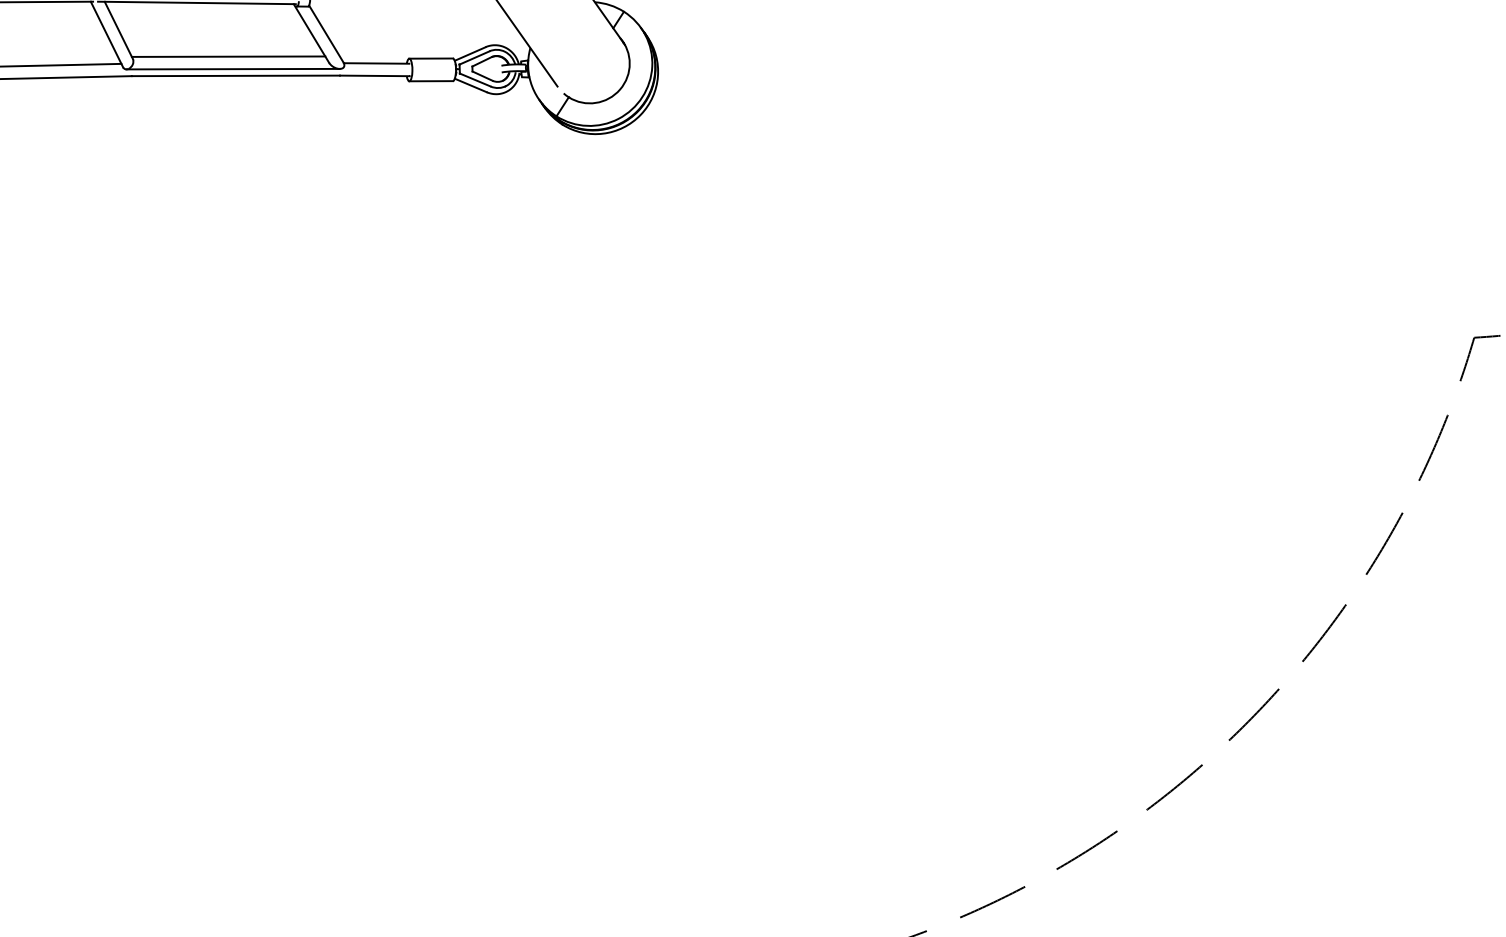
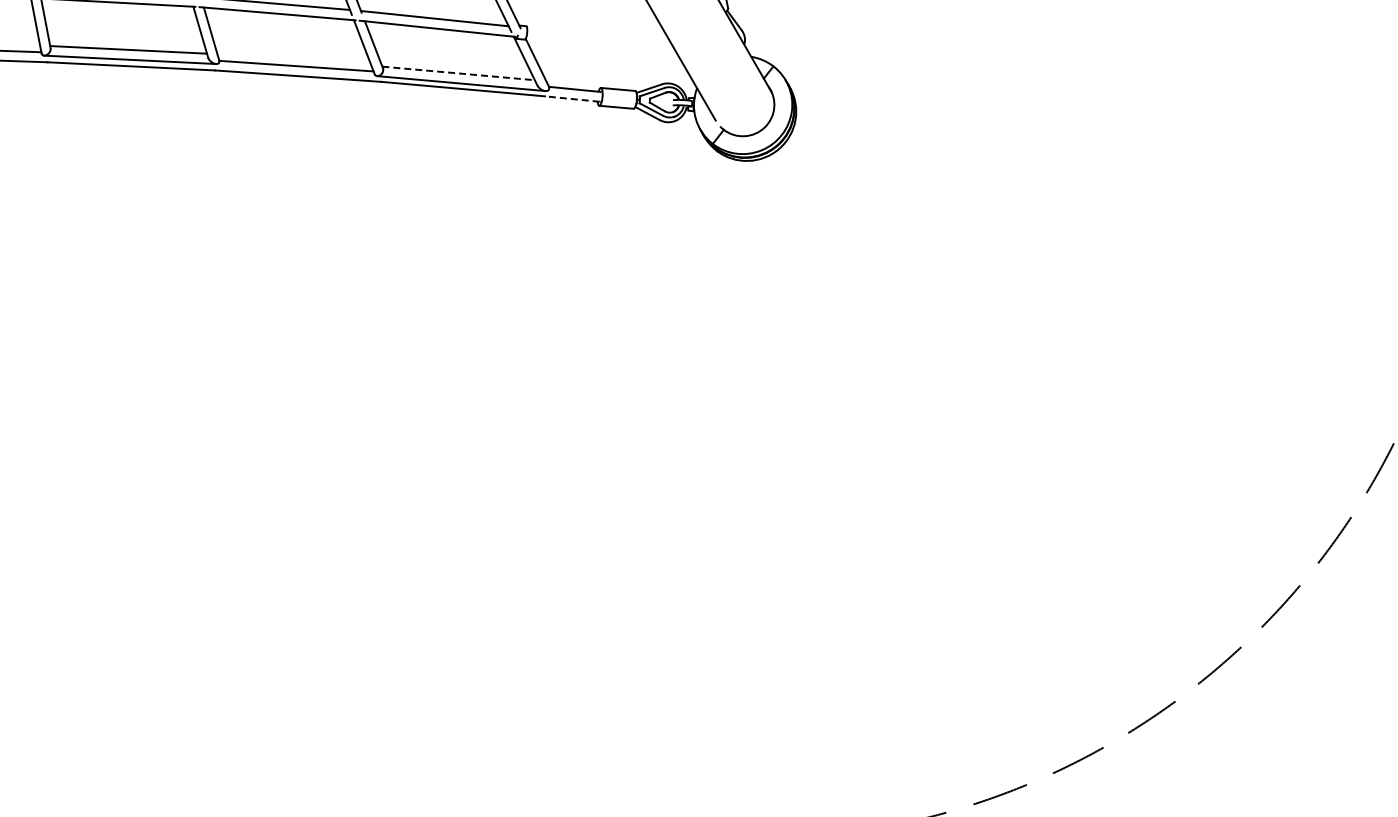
line: (228, 56) -> (458, 73), solid -> dashed
line: (373, 76) -> (571, 99), solid -> dashed

